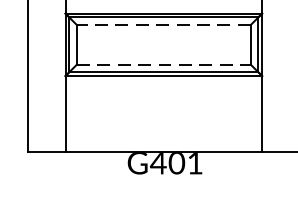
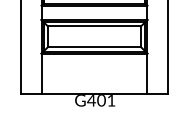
line: (163, 25) -> (94, 26), dashed -> solid
line: (163, 64) -> (94, 47), dashed -> solid

